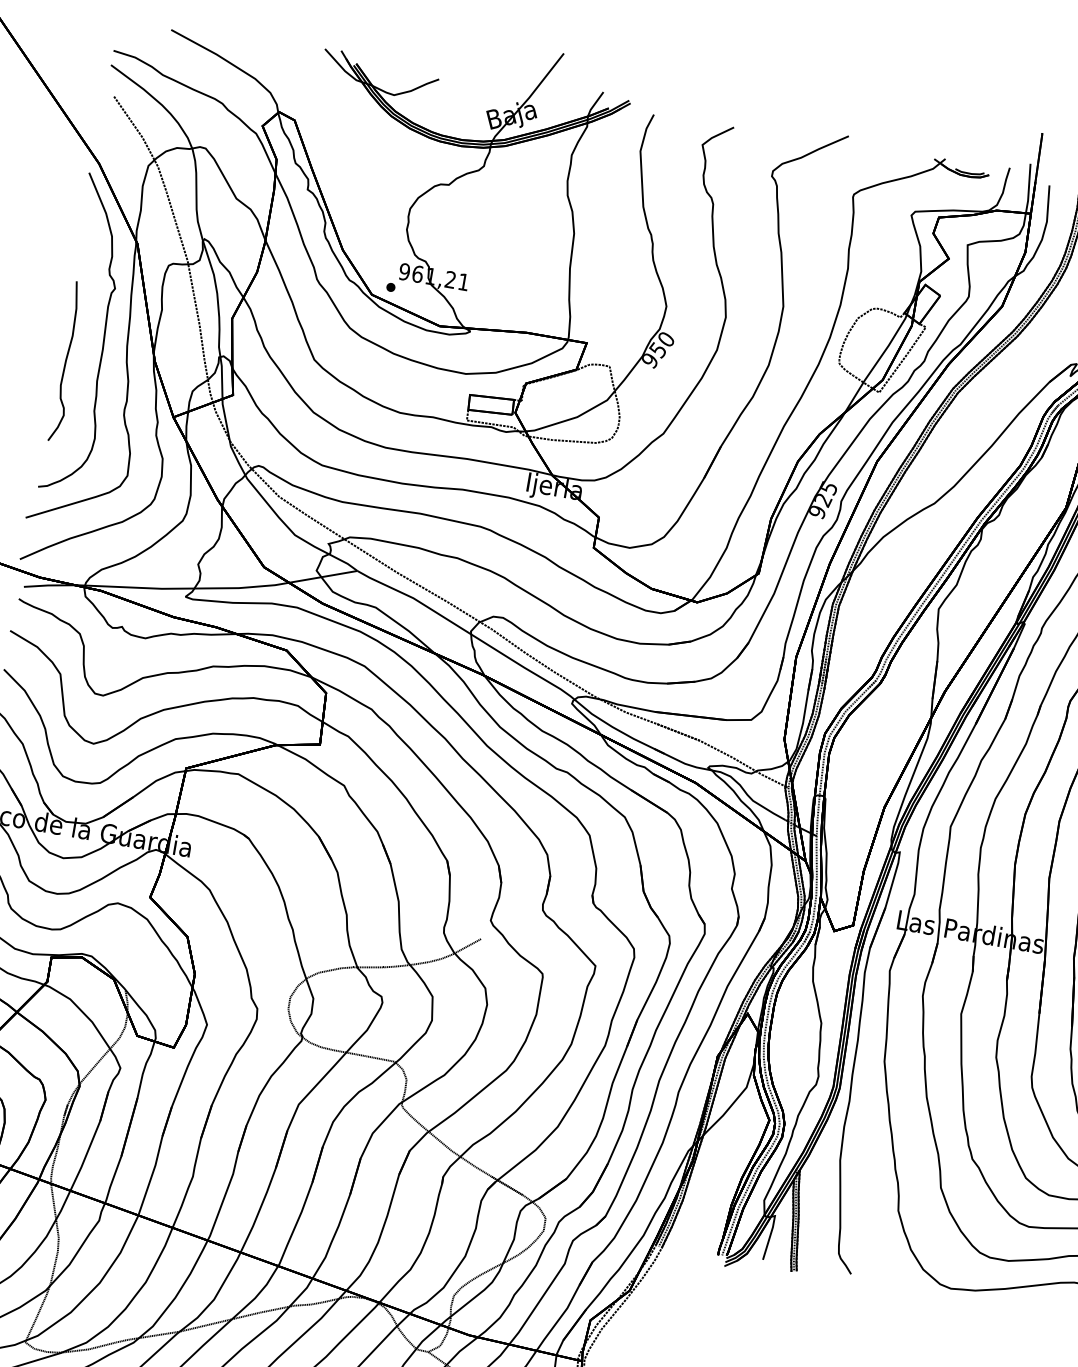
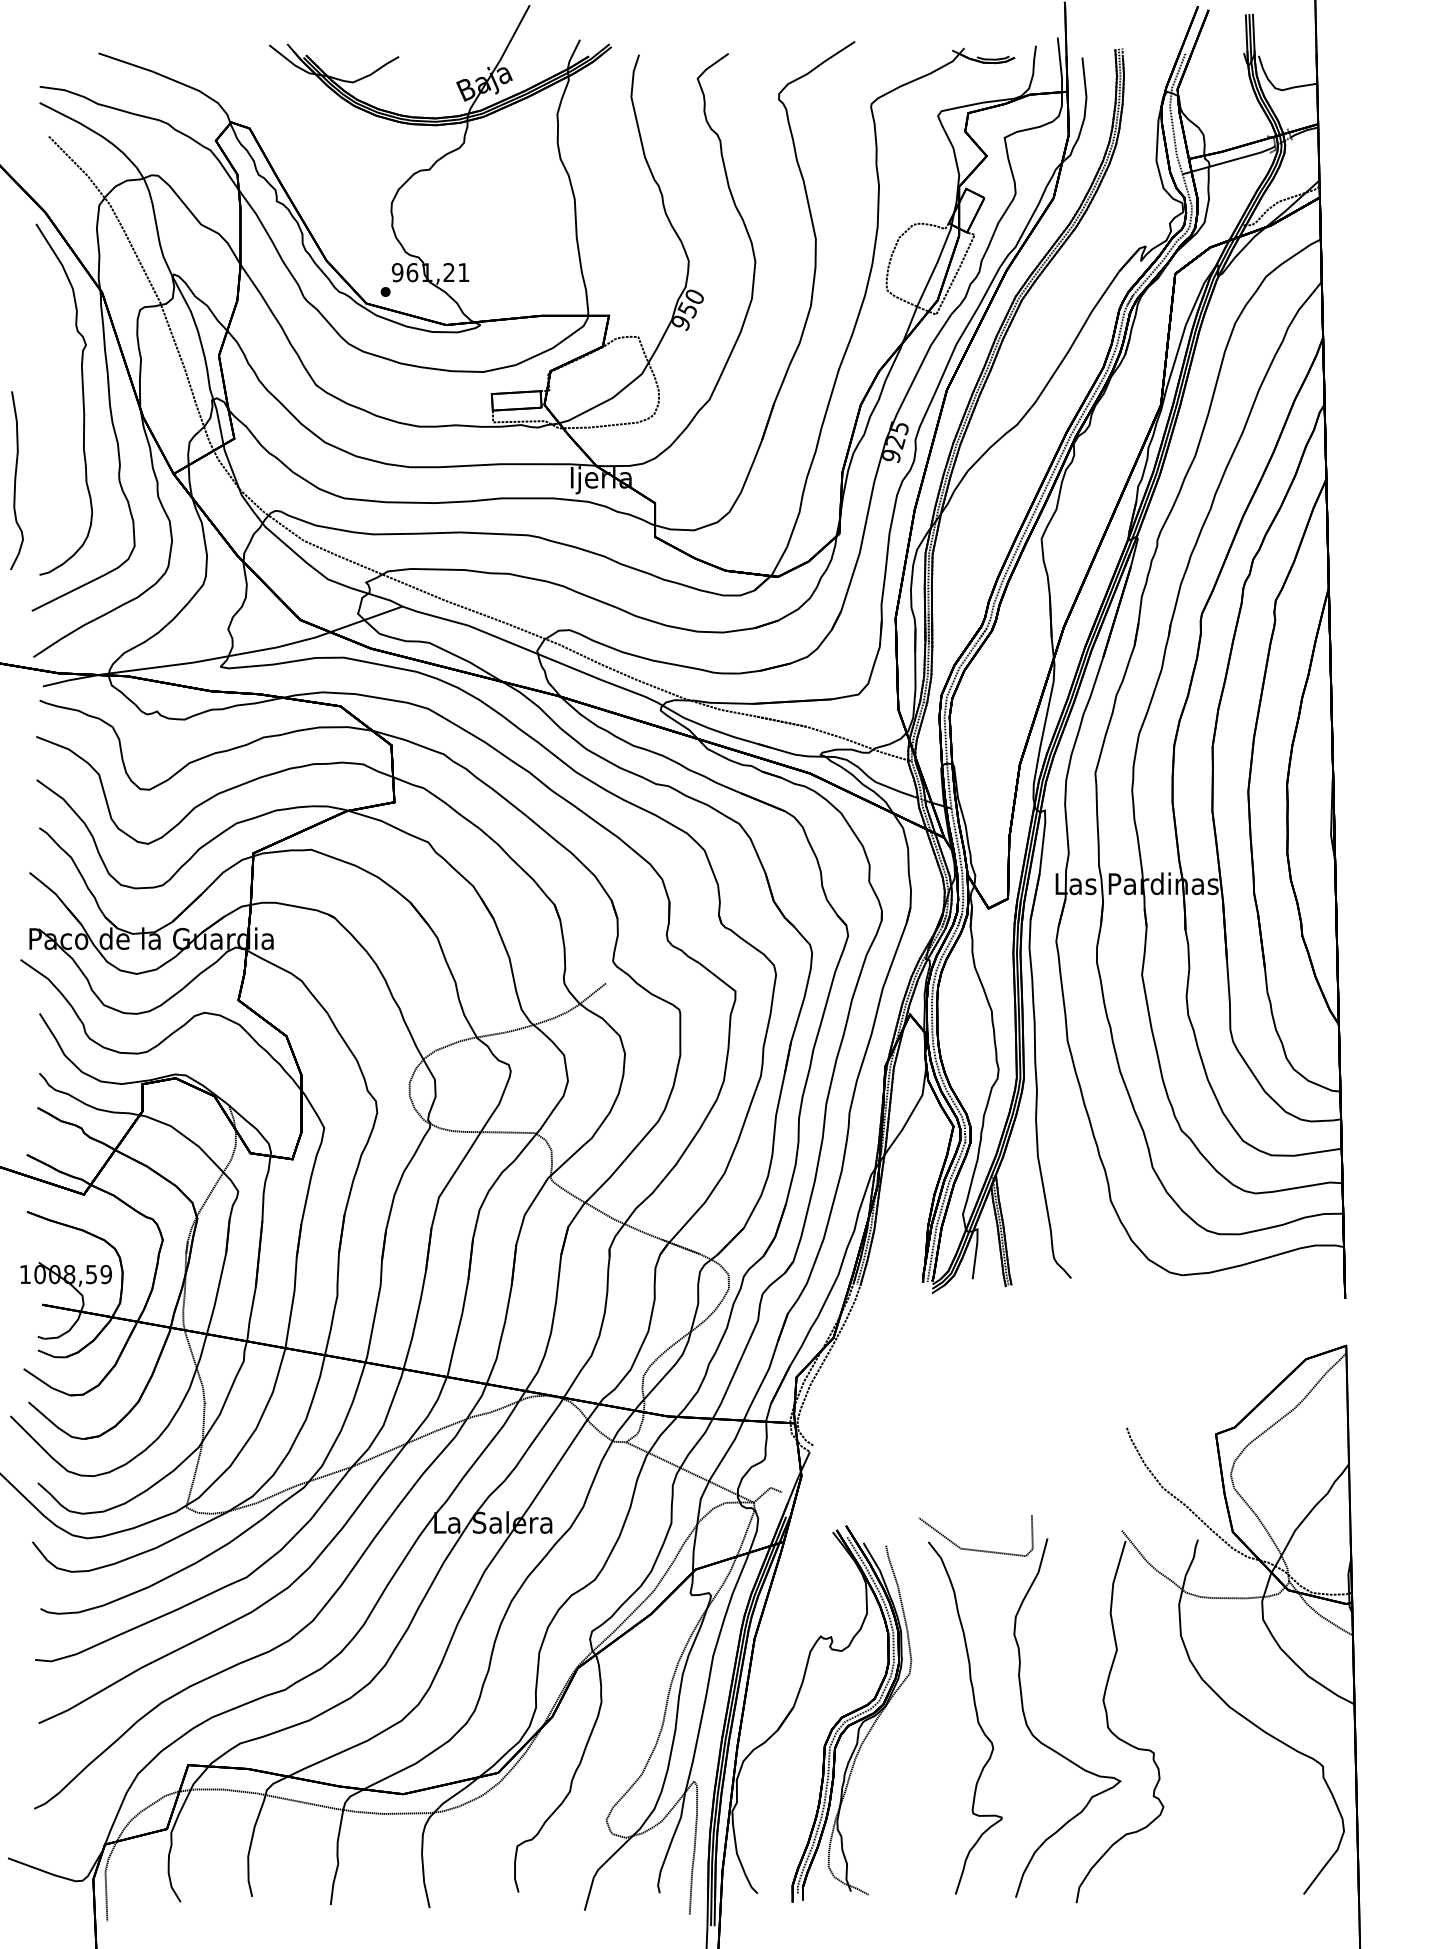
curve: (67, 361) -> (16, 480), moved

